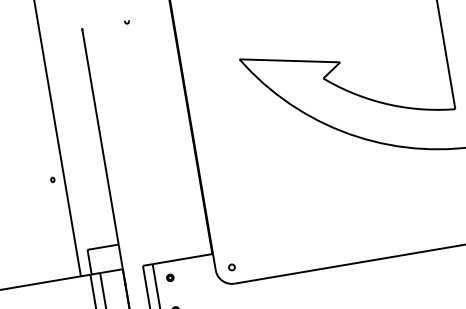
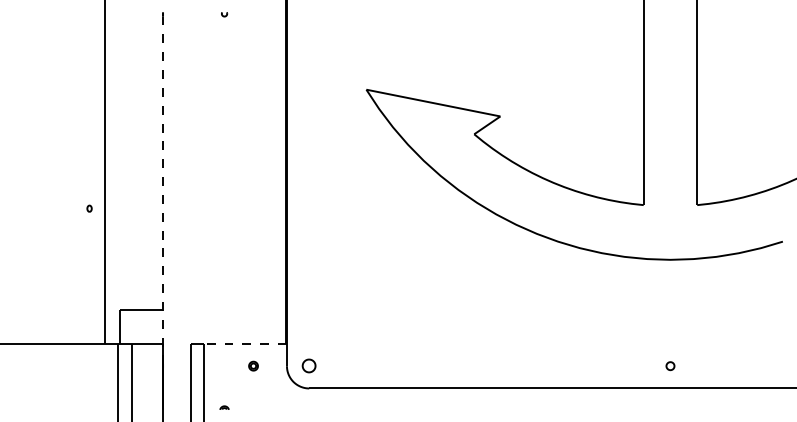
line: (103, 157) -> (162, 190), solid -> dashed
line: (182, 258) -> (244, 343), solid -> dashed
part: (232, 267) -> (309, 366), size x1.6
part: (170, 277) -> (253, 365), moved

